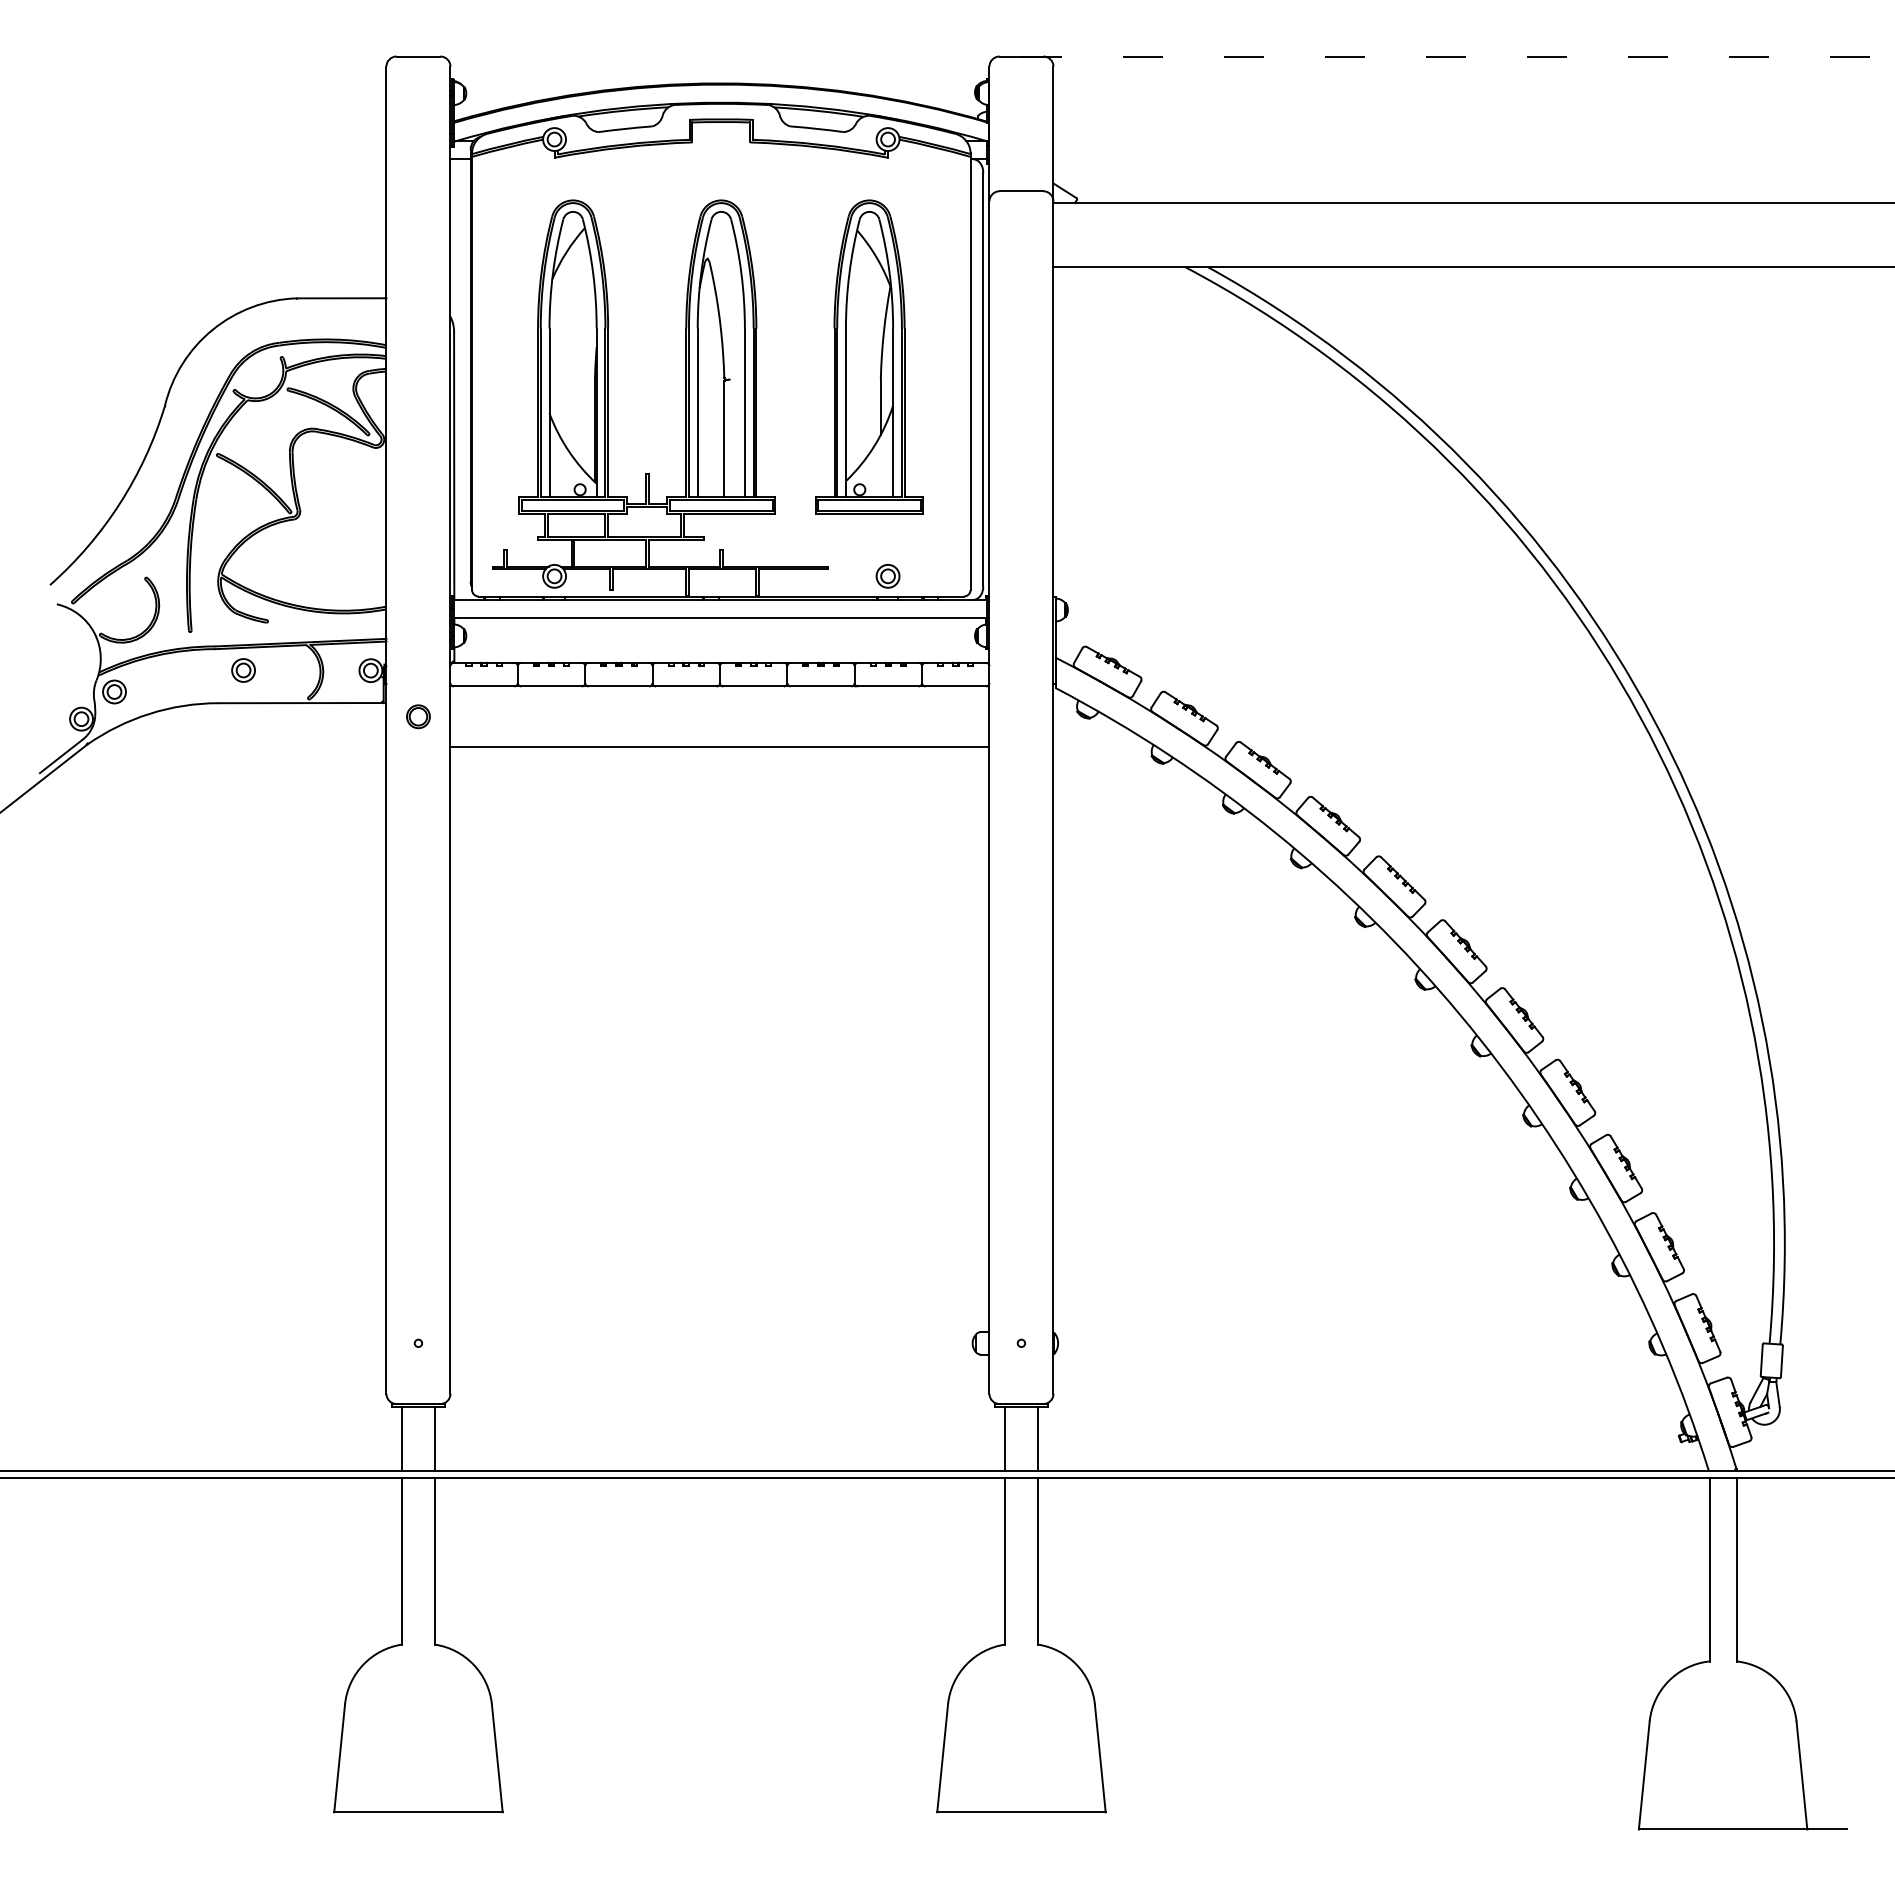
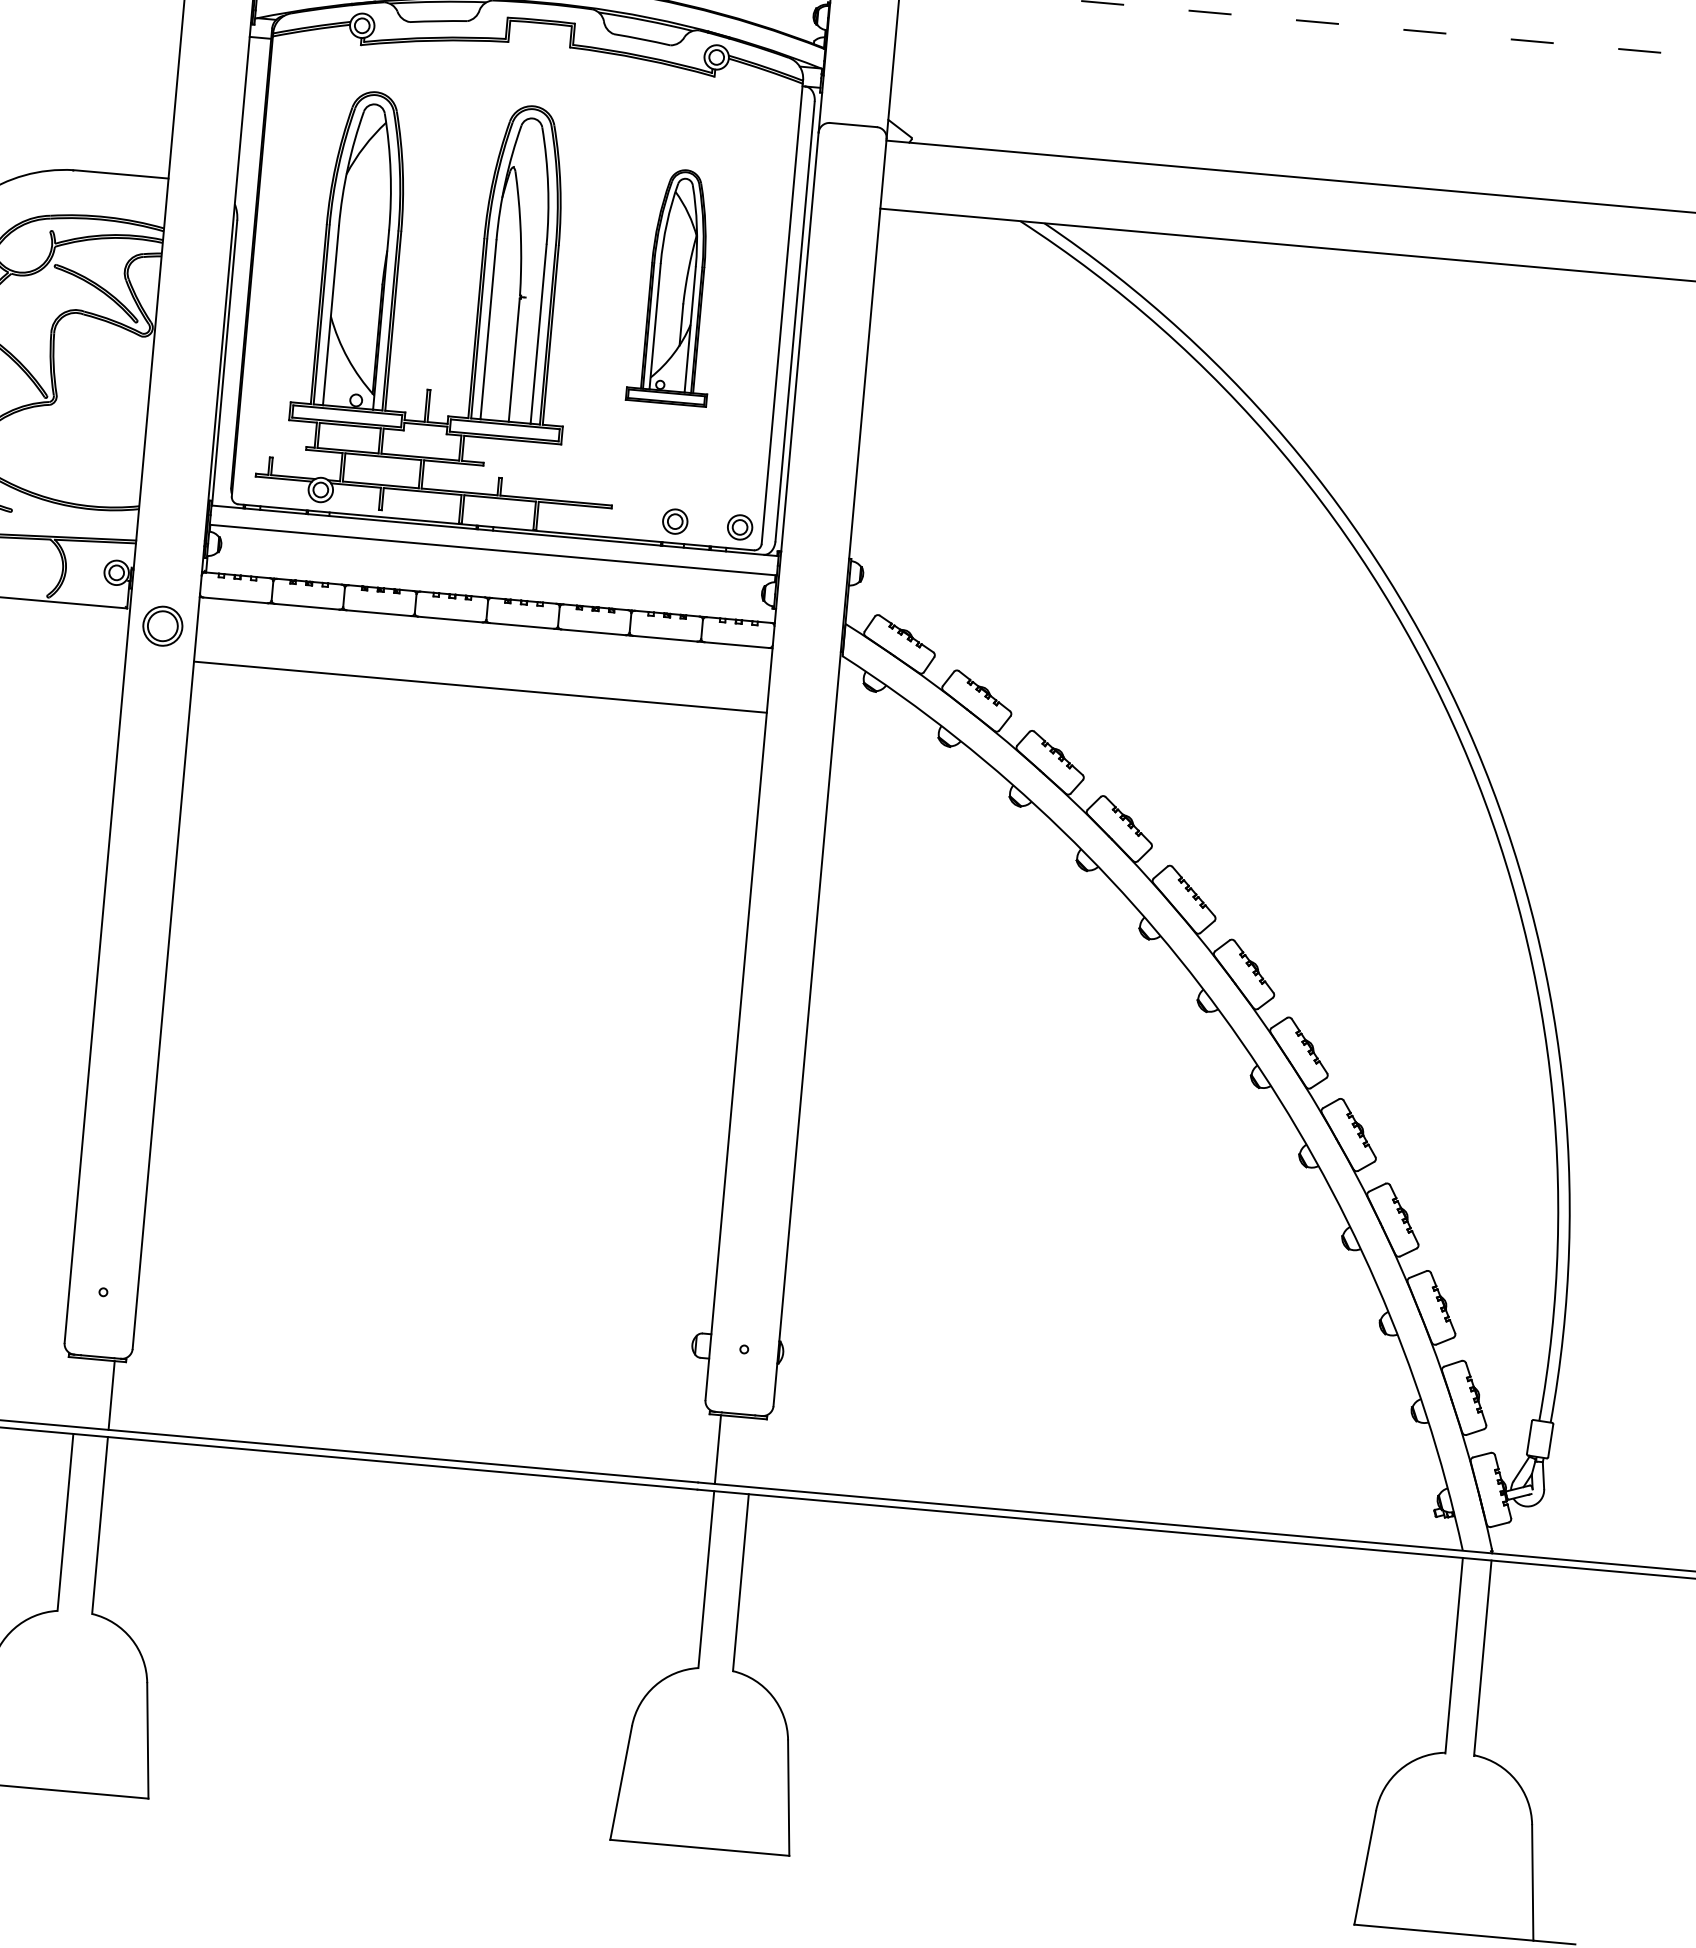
part: (869, 356) -> (676, 286), size x0.7
part: (948, 576) -> (739, 527), added
part: (418, 716) -> (162, 626), size x1.6
line: (402, 1438) -> (77, 1391), removed
line: (1037, 1438) -> (752, 1452), removed

